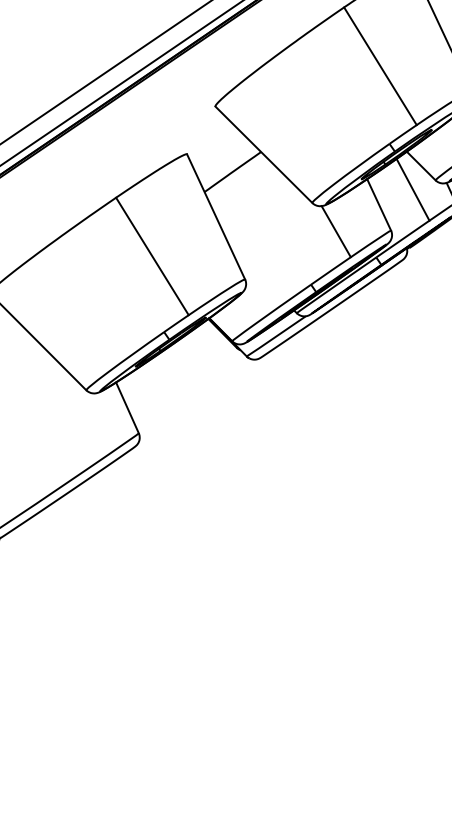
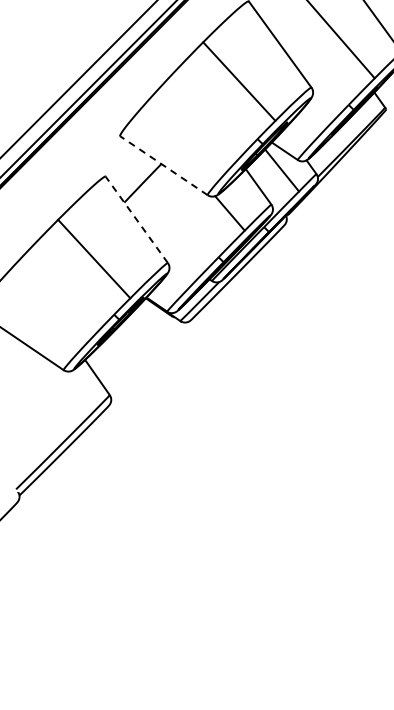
line: (263, 154) -> (163, 165), solid -> dashed
line: (215, 216) -> (136, 219), solid -> dashed

